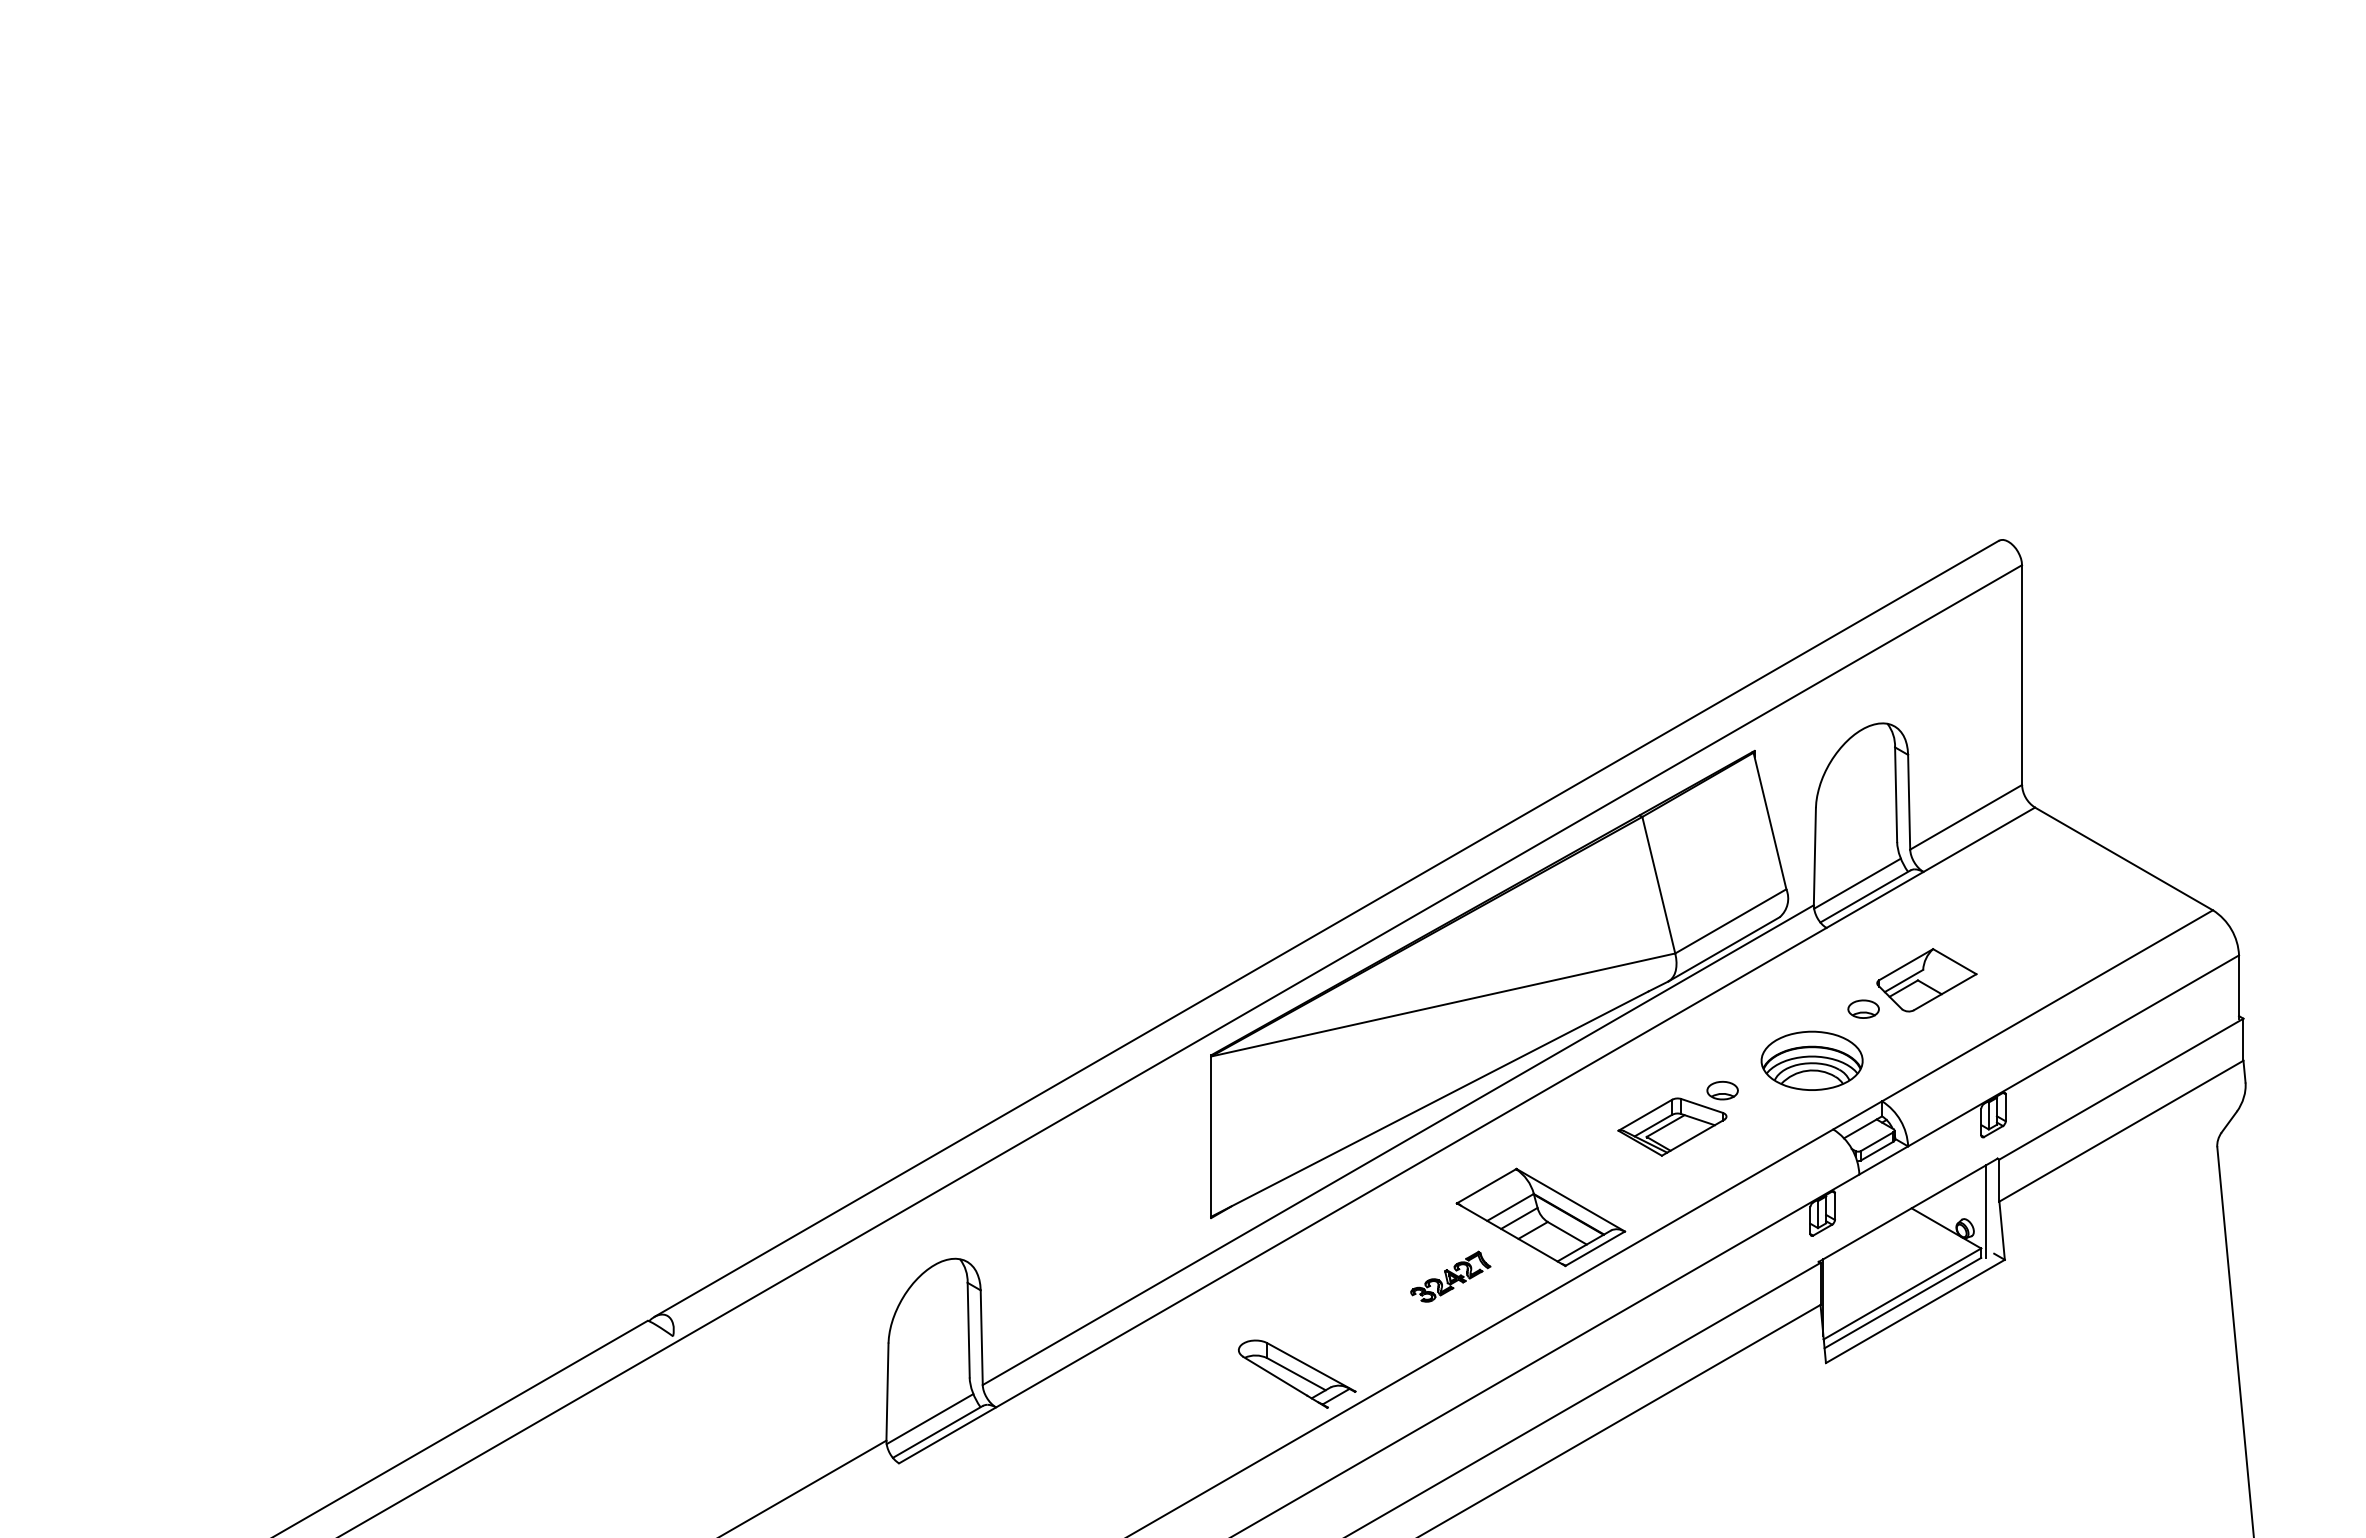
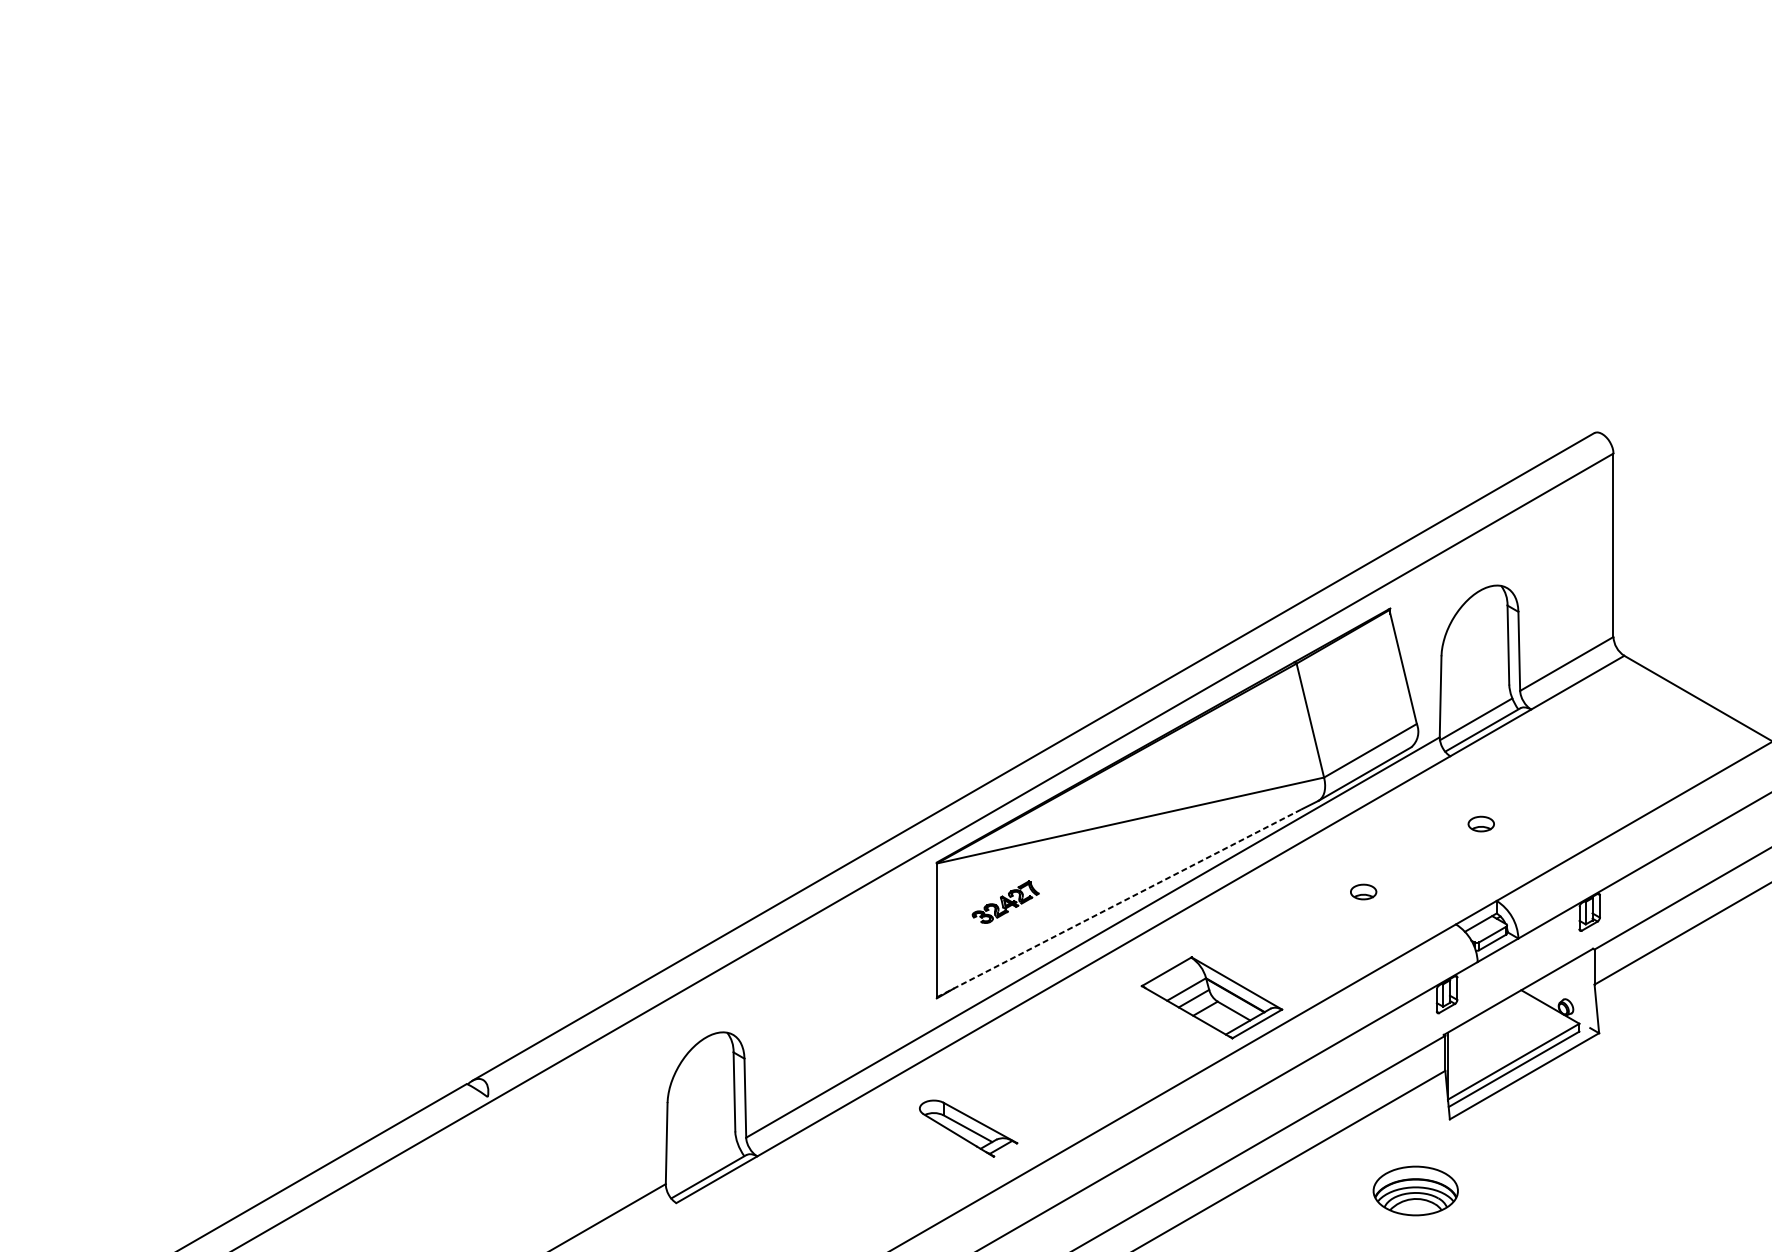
part: (1926, 980) -> (1533, 800), removed
part: (1811, 1060) -> (1415, 1190), moved
line: (1430, 1103) -> (1119, 902), solid -> dashed
part: (1672, 1126) -> (1321, 921), removed
line: (1986, 1211) -> (1583, 992), removed
part: (1450, 1276) -> (1005, 901), moved
part: (1297, 1373) -> (968, 1128), moved
line: (929, 1419) -> (701, 1166), removed

